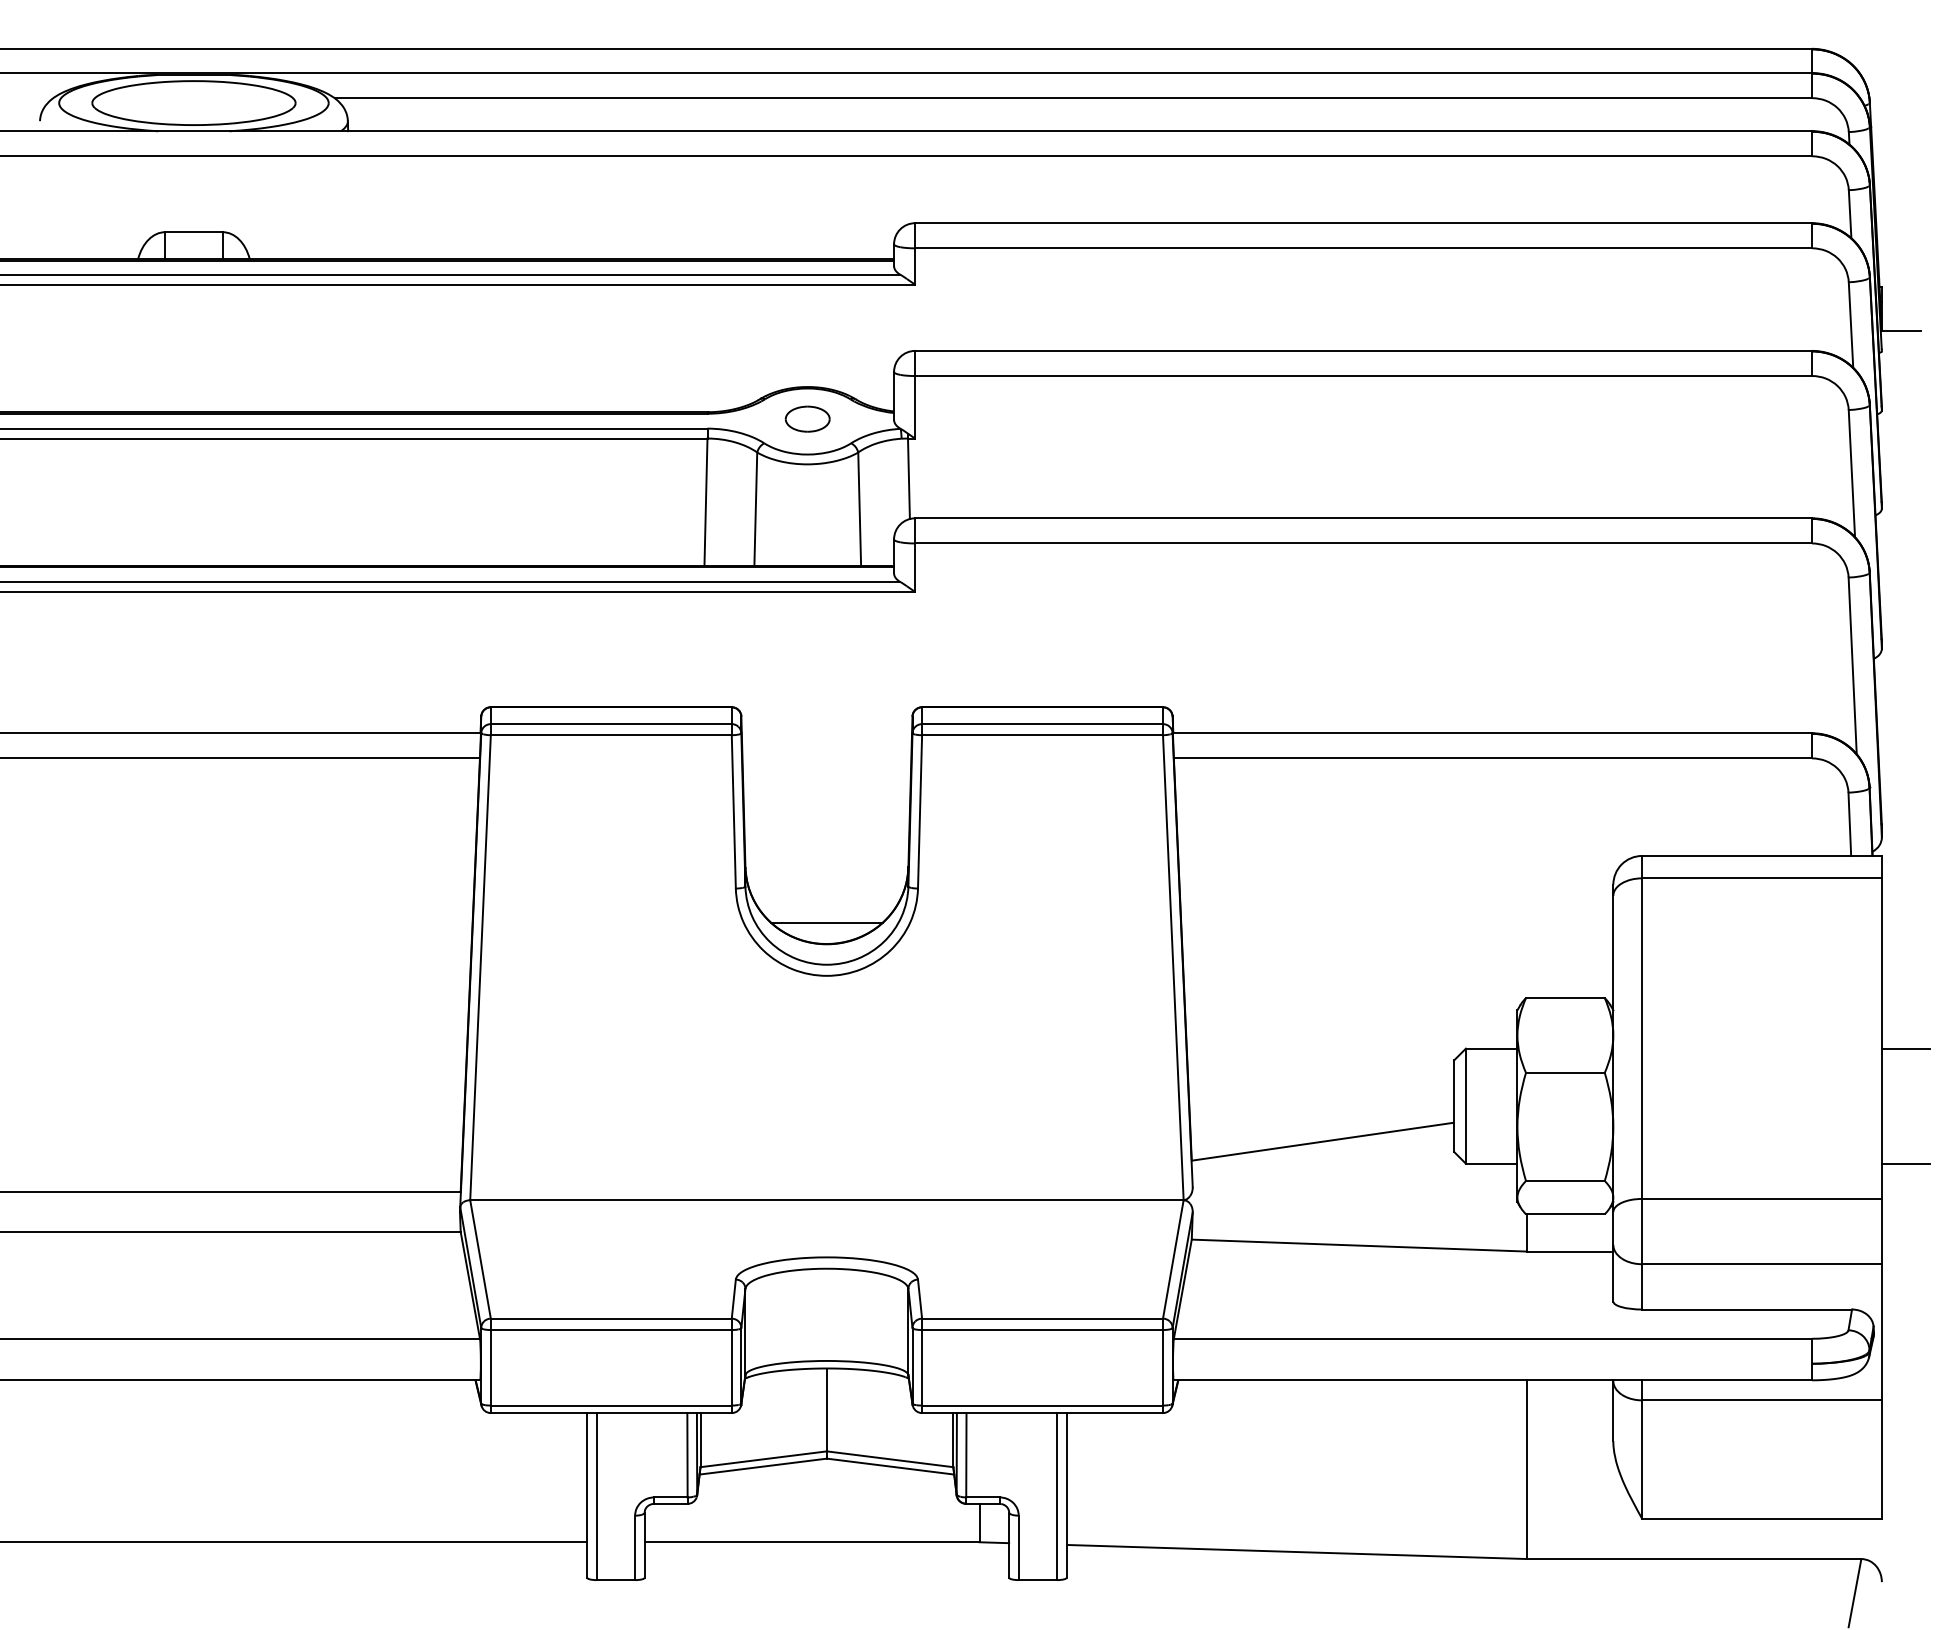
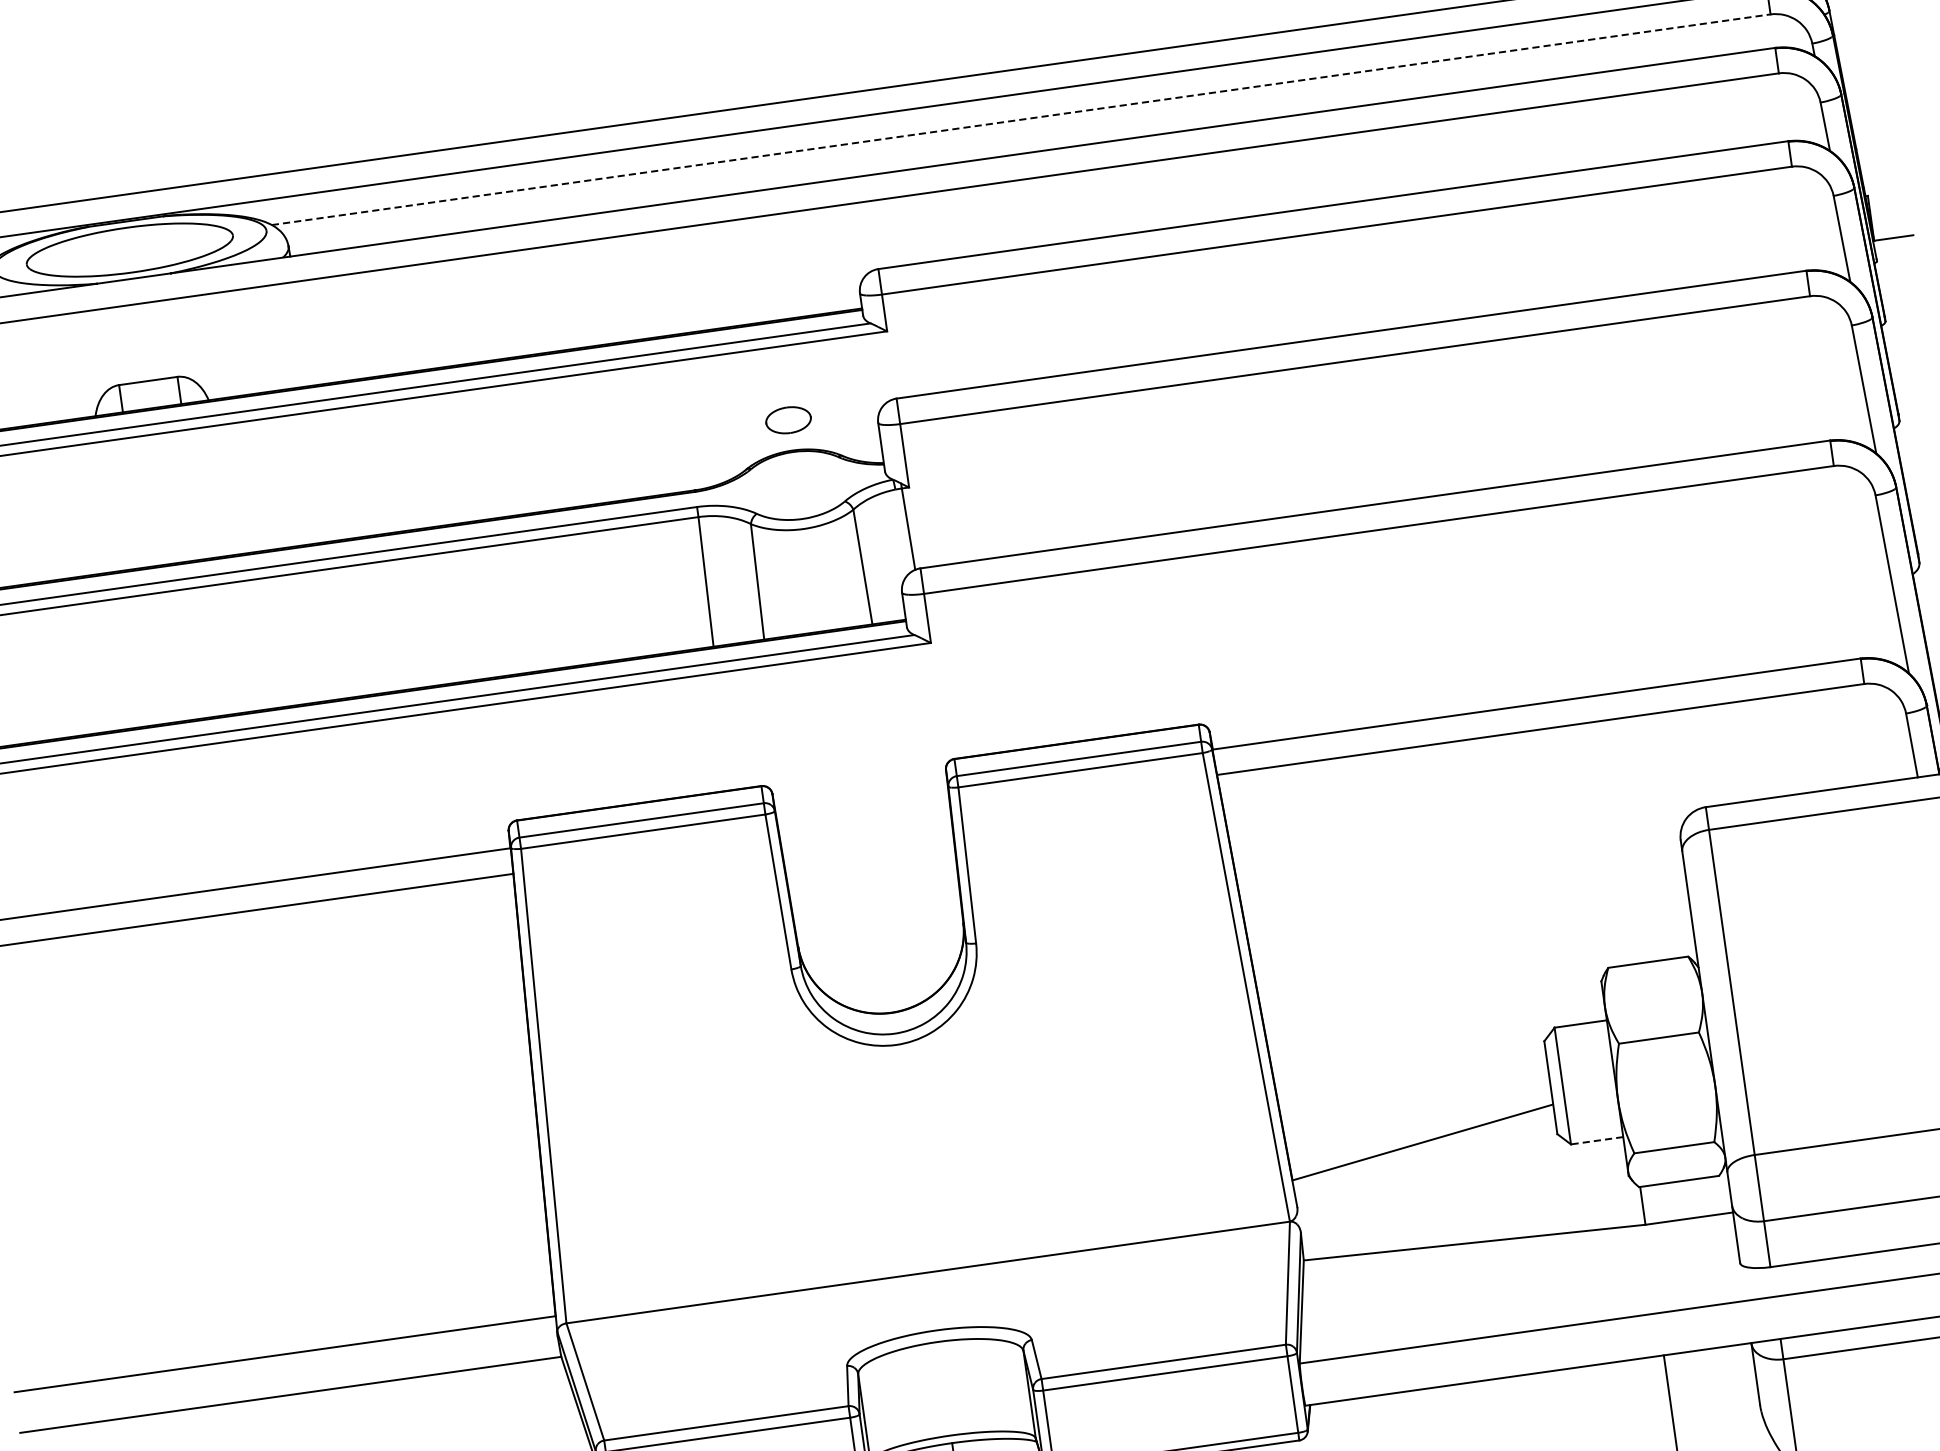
line: (1073, 98) -> (1021, 120), solid -> dashed
part: (807, 418) -> (788, 419), moved
line: (826, 922) -> (888, 990), removed
line: (1491, 1163) -> (1596, 1140), solid -> dashed

